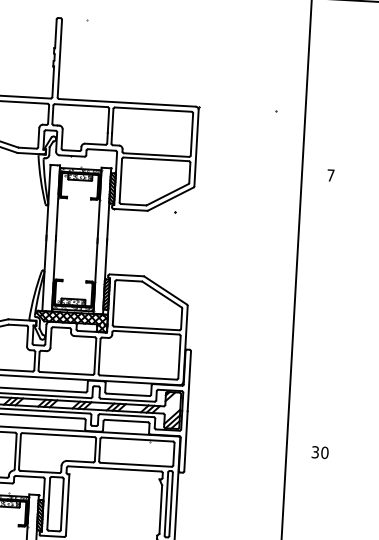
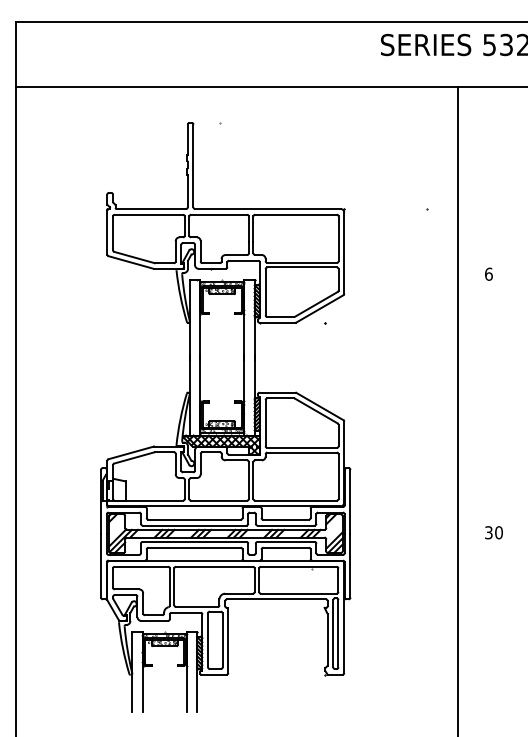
text: (330, 174) -> (488, 273), 7 -> 6
text: (319, 452) -> (493, 532), moved

